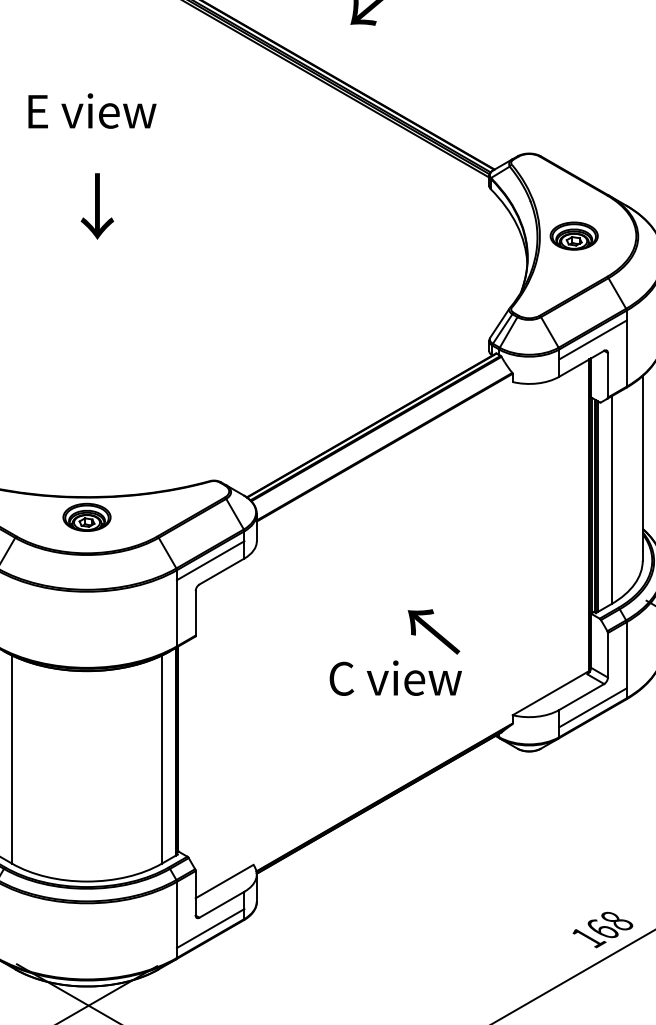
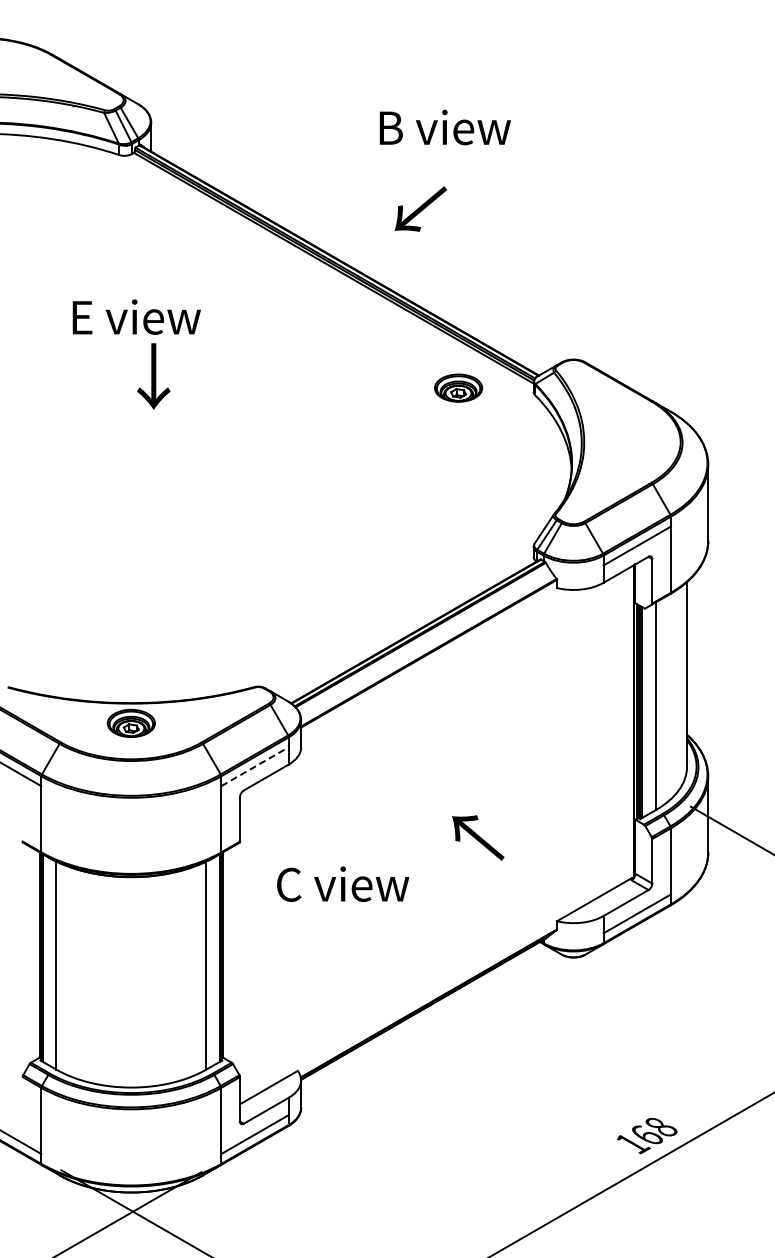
text: (97, 206) -> (153, 376), moved
part: (574, 235) -> (458, 387), moved
line: (211, 560) -> (255, 766), solid -> dashed
text: (396, 677) -> (343, 883), moved

